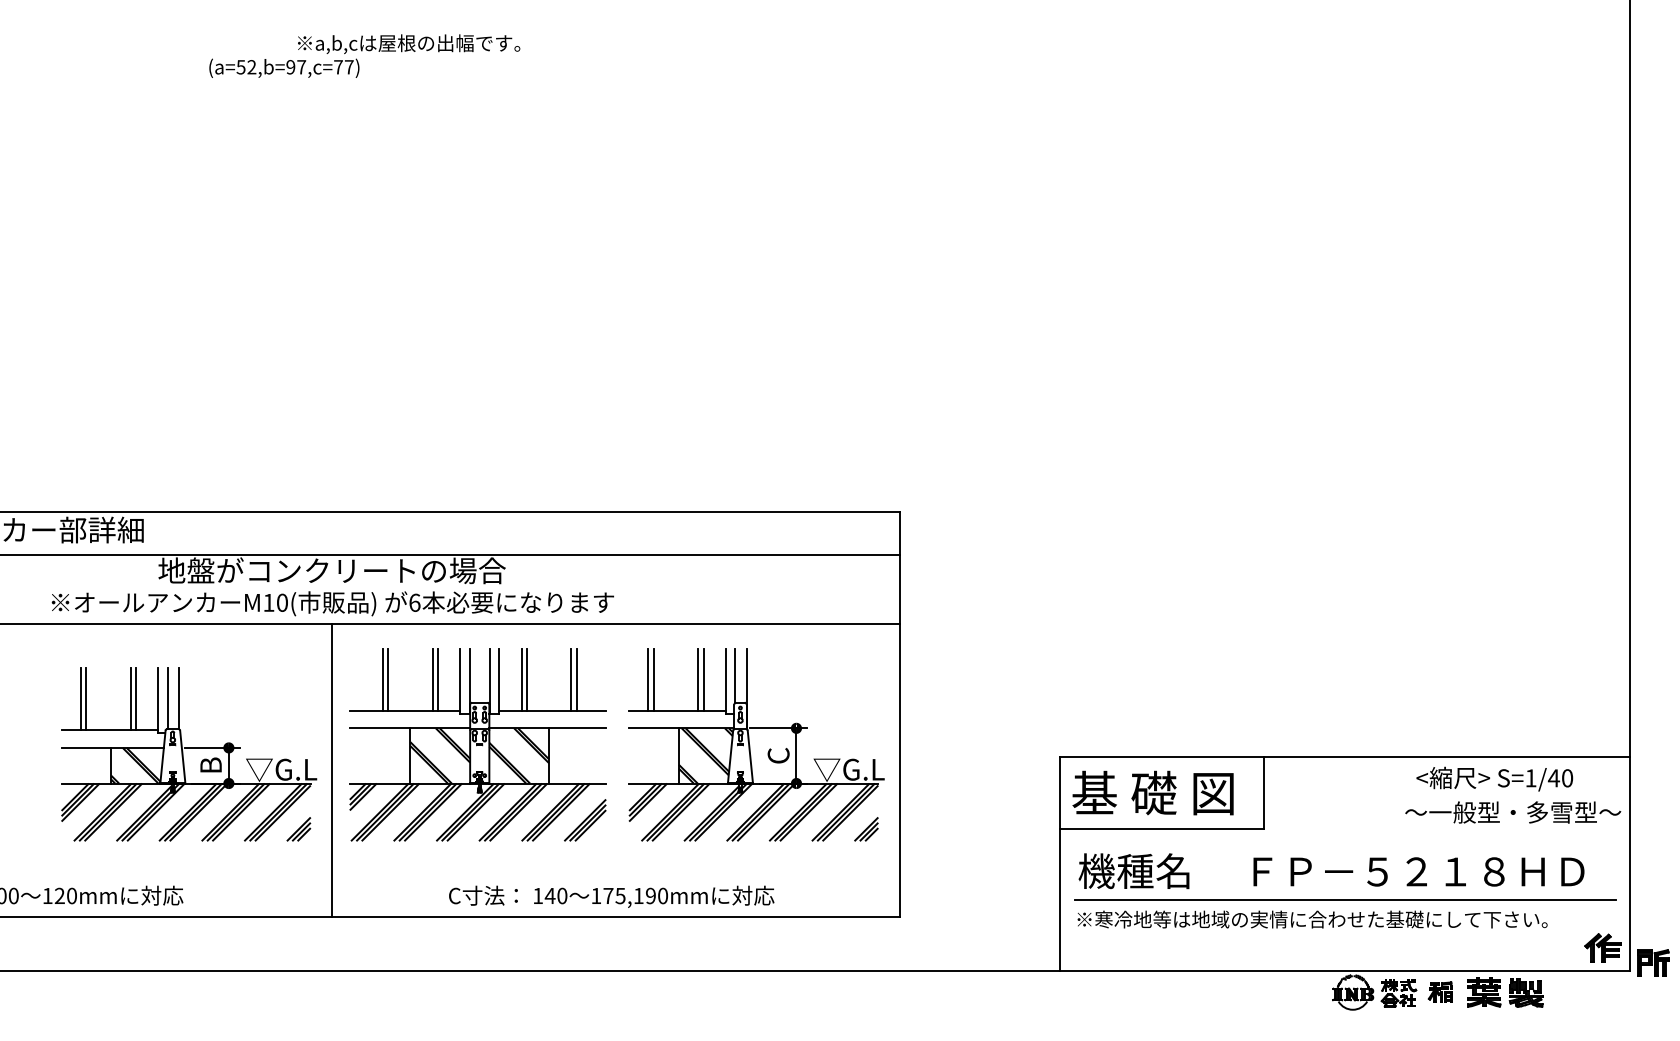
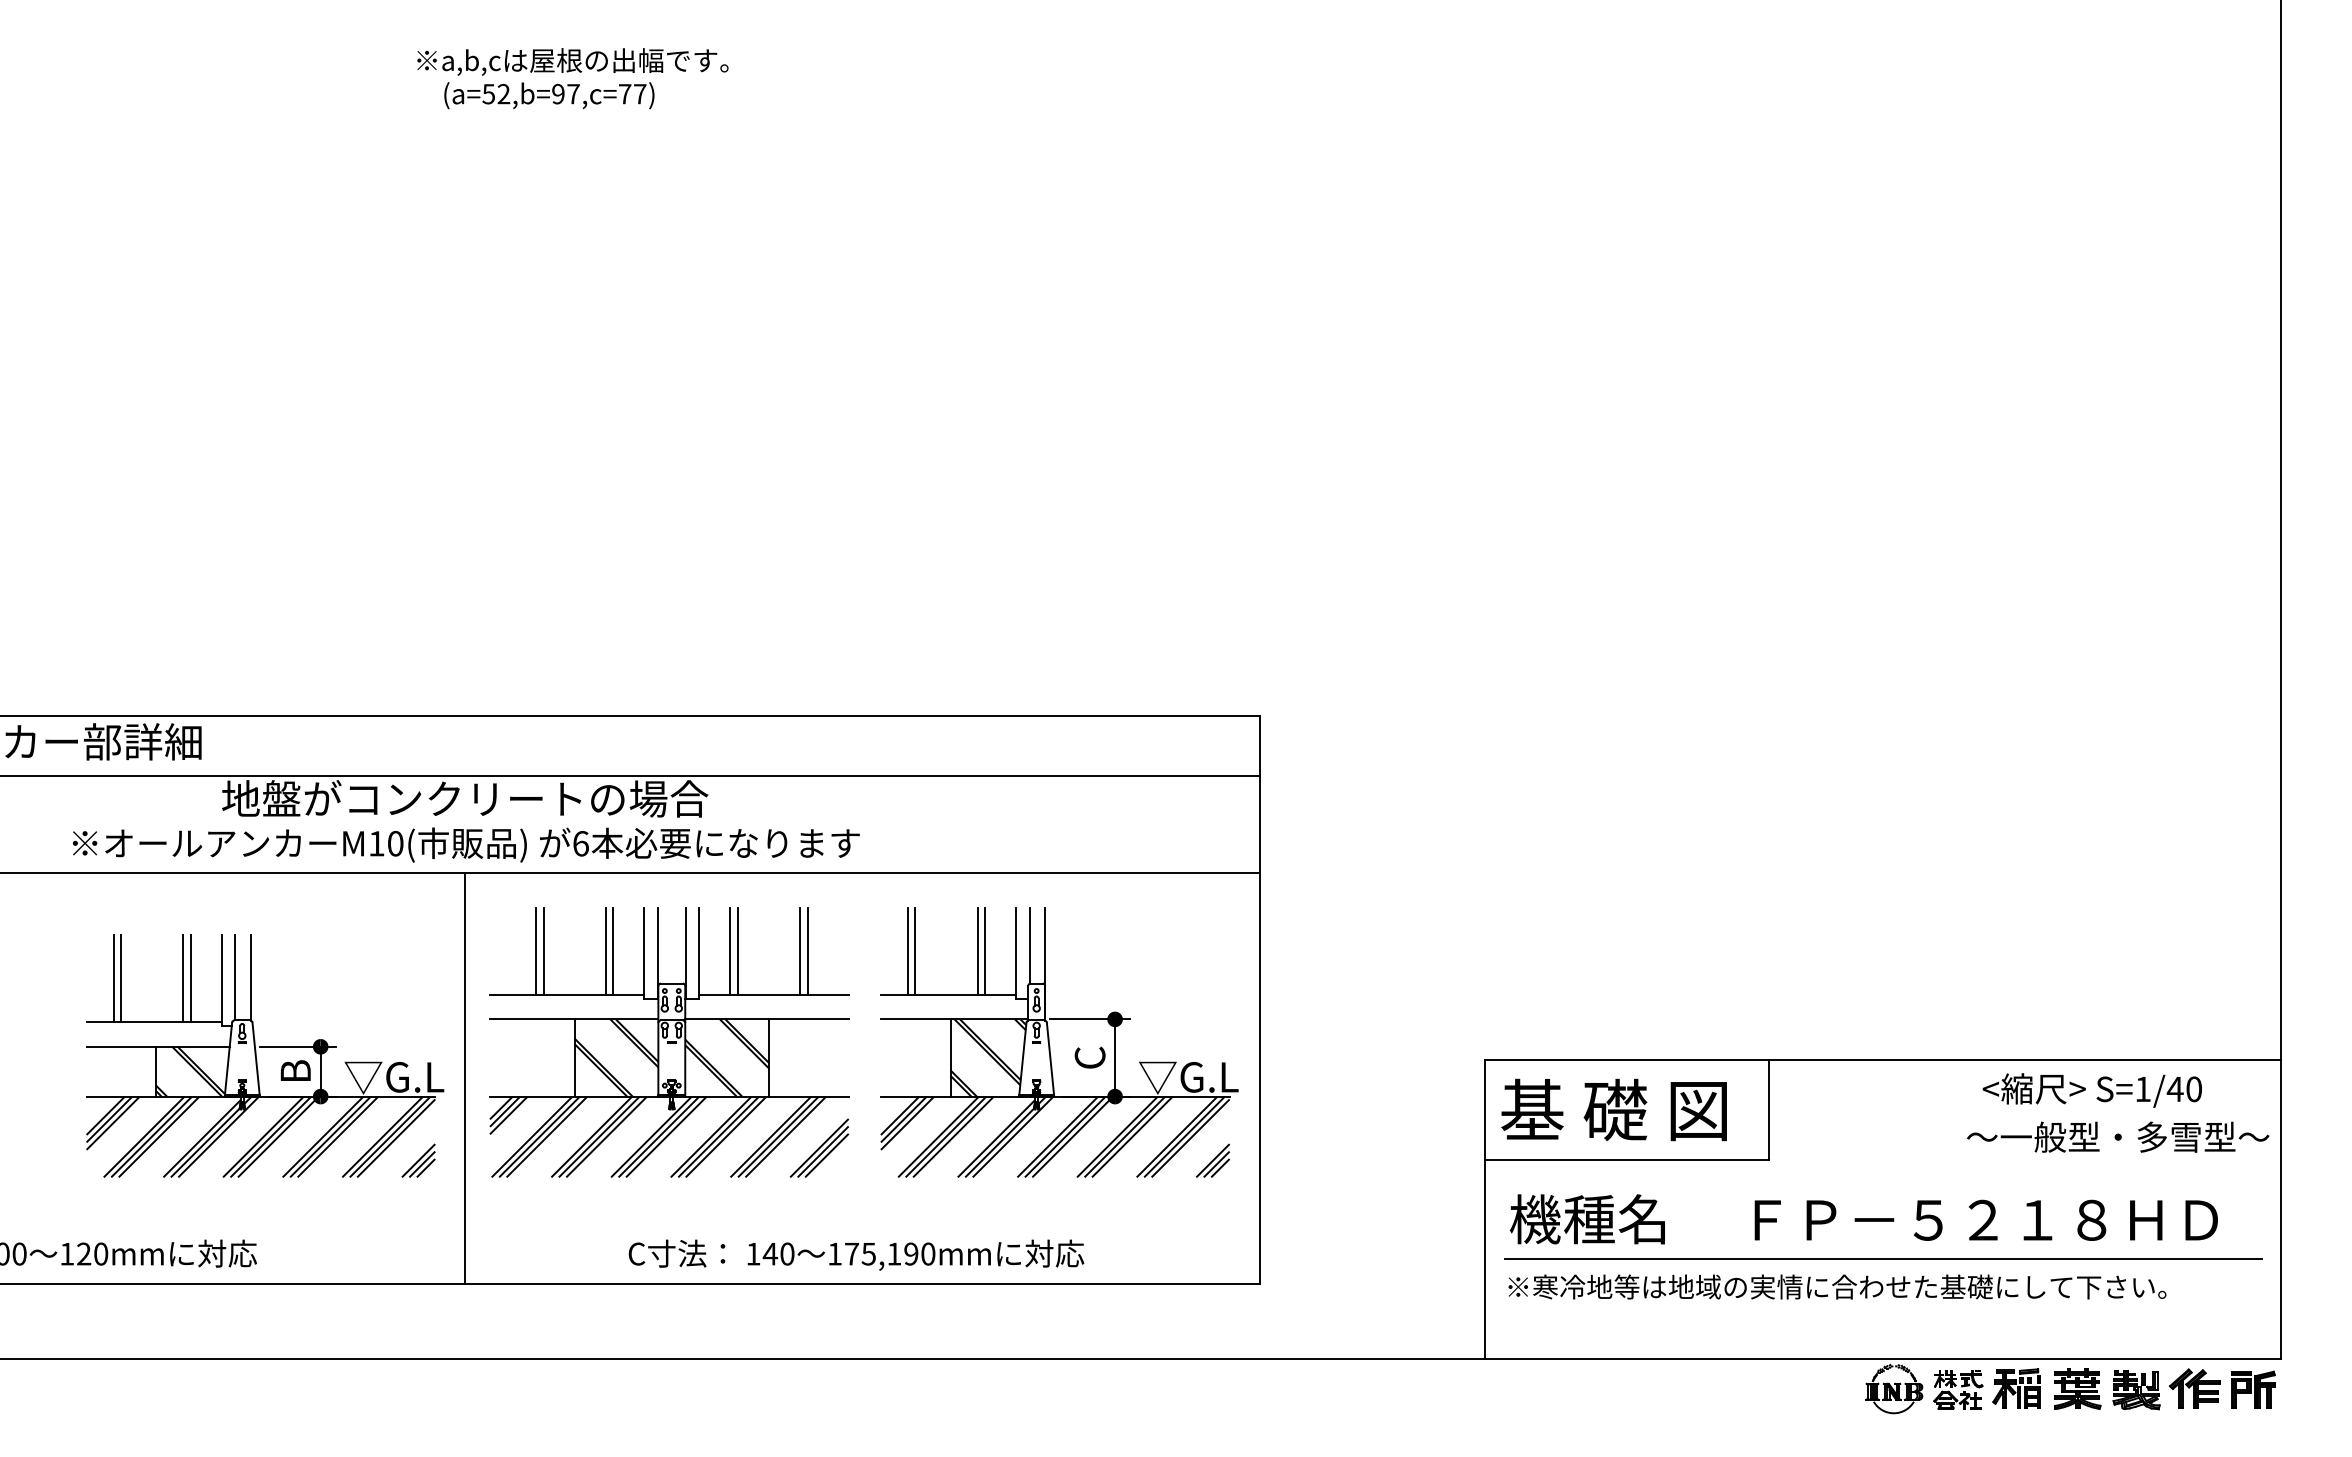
text: (284, 68) -> (549, 95), moved
part: (1602, 947) -> (2194, 1388), moved
part: (1653, 962) -> (2253, 1389), moved
part: (1440, 992) -> (2016, 1388), size x1.43

